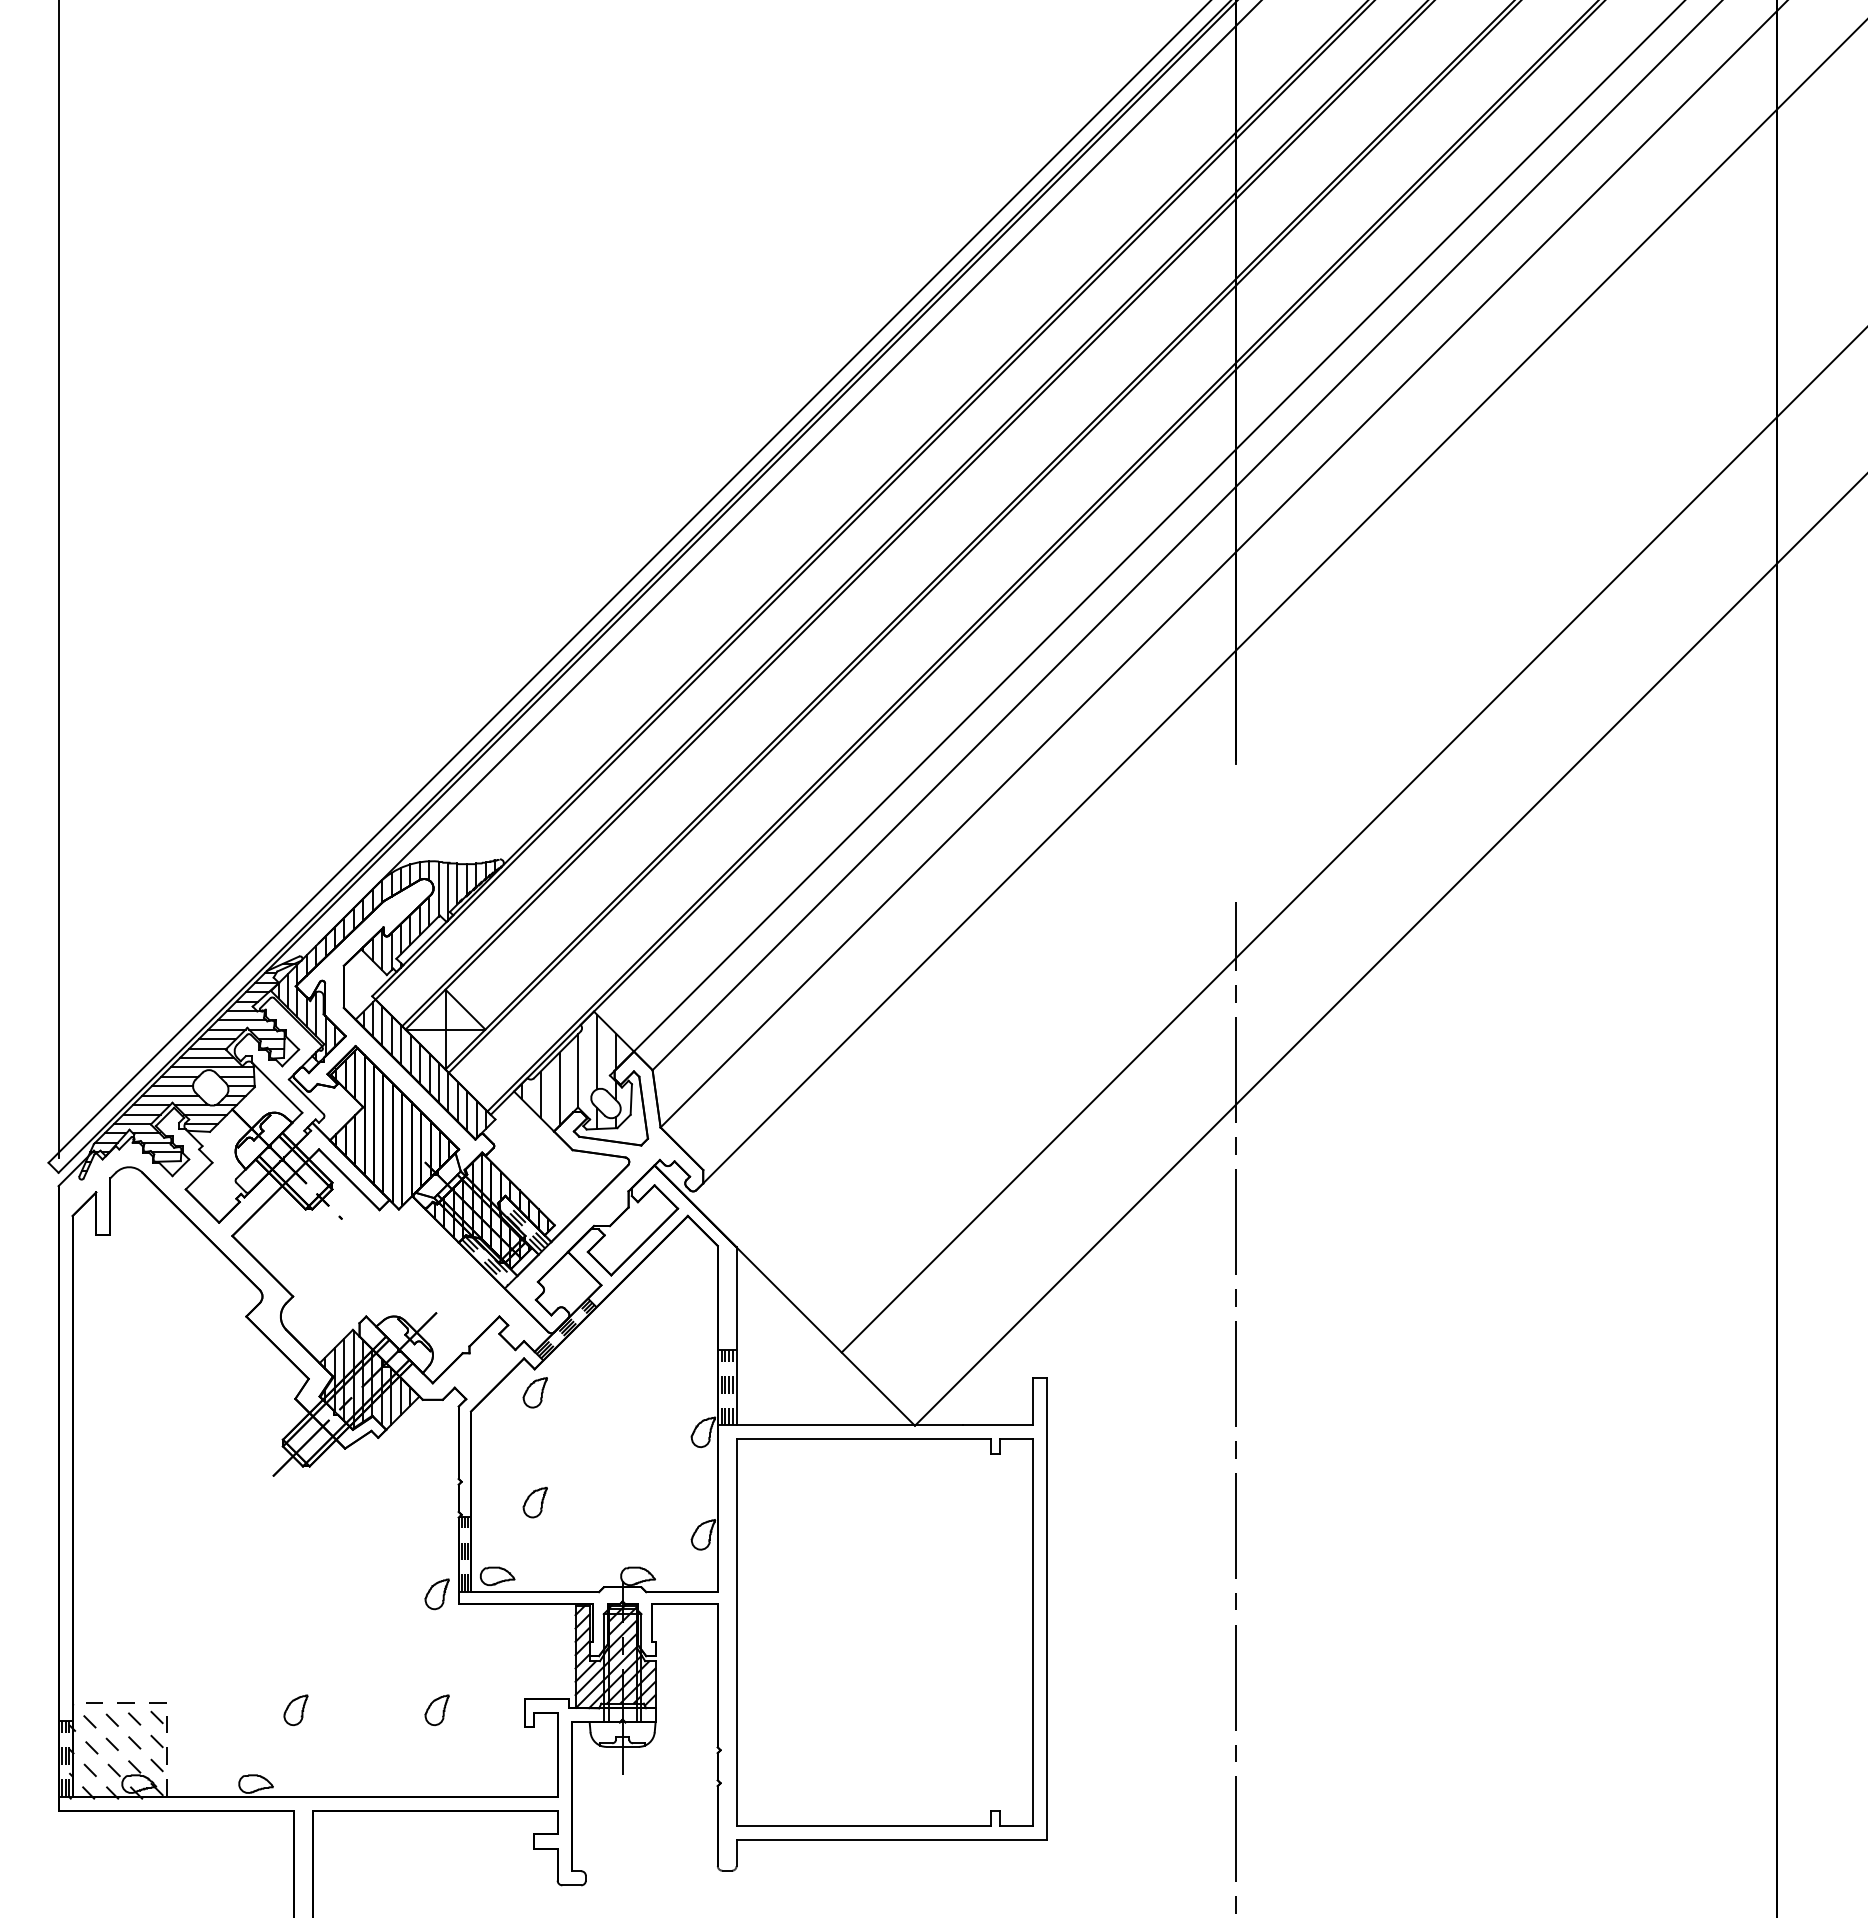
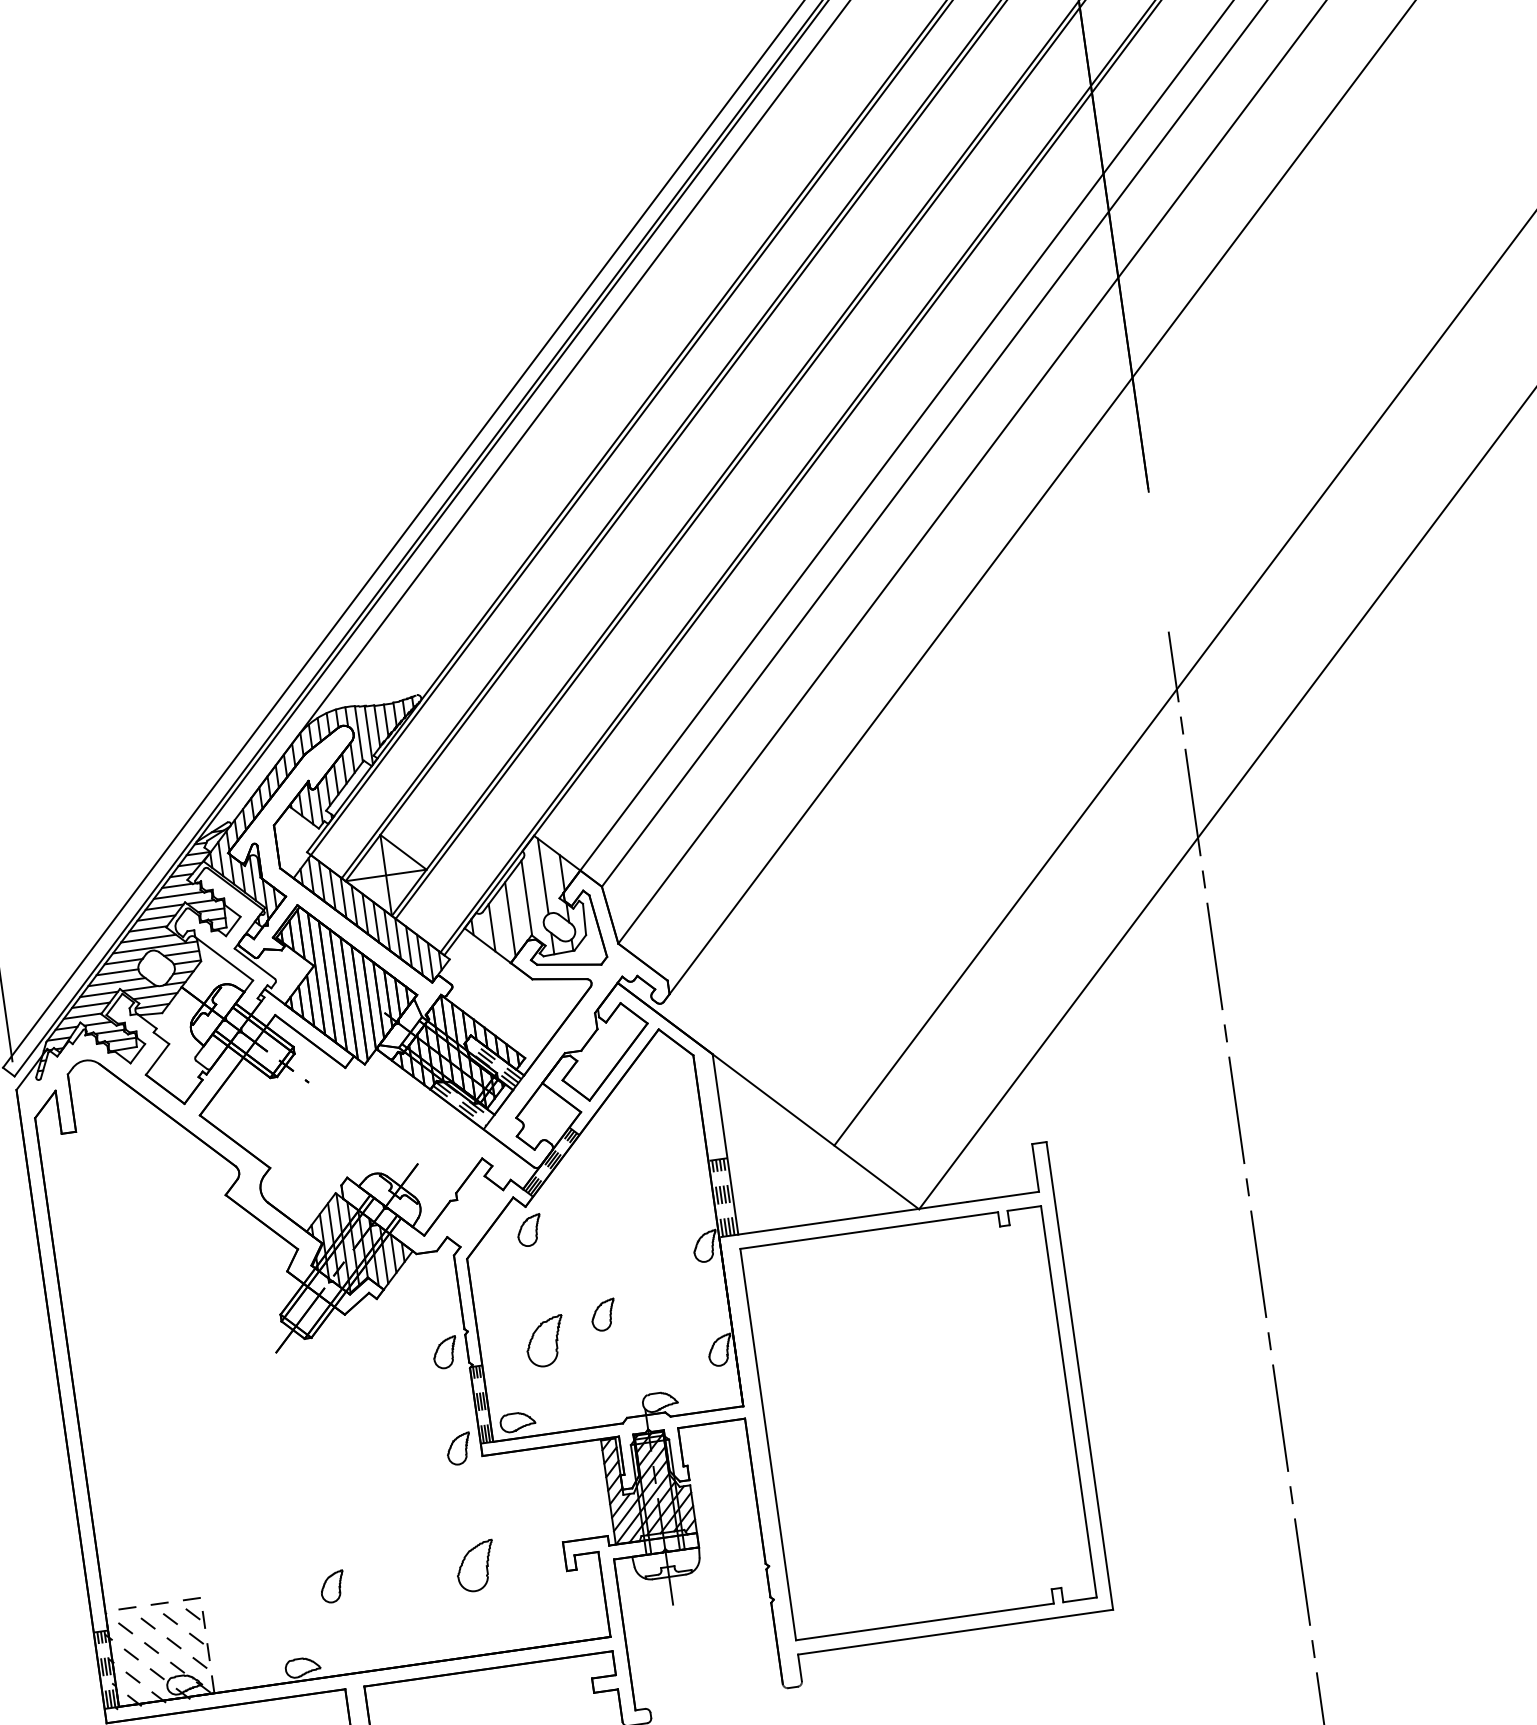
part: (594, 1484) -> (602, 1315), added
part: (436, 1499) -> (444, 1353), added
part: (534, 1502) -> (544, 1341), size x1.6
part: (436, 1710) -> (475, 1566), size x1.6

